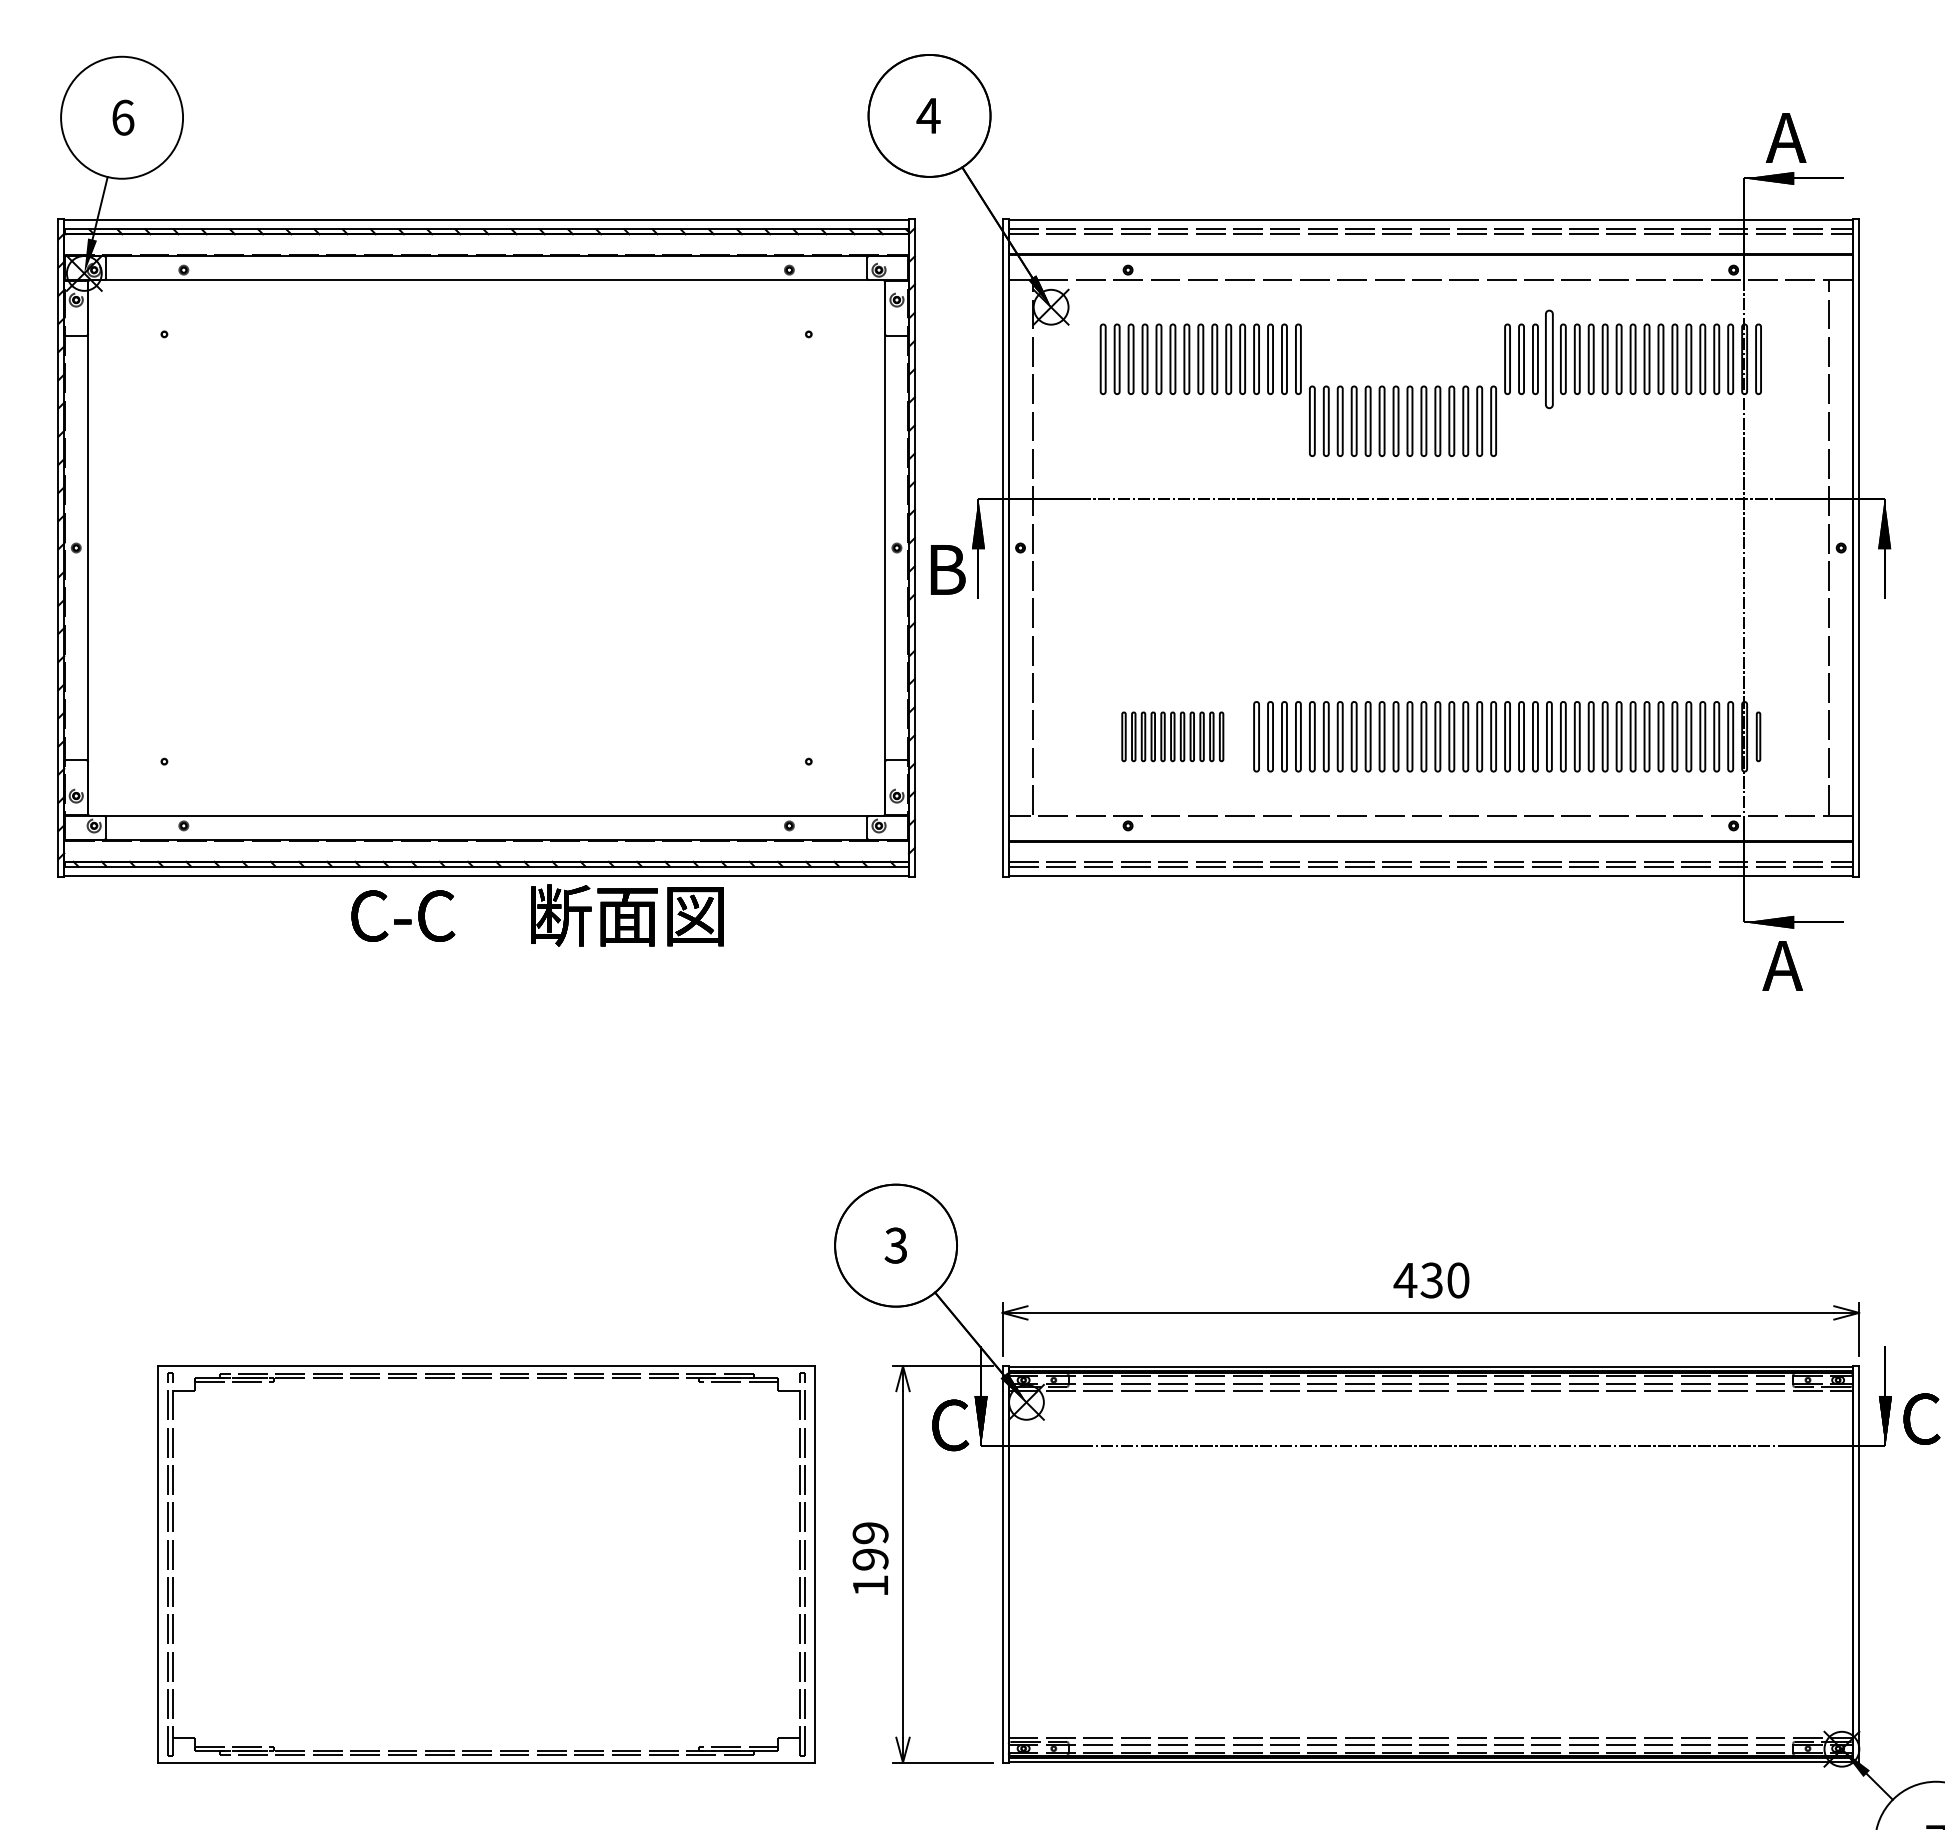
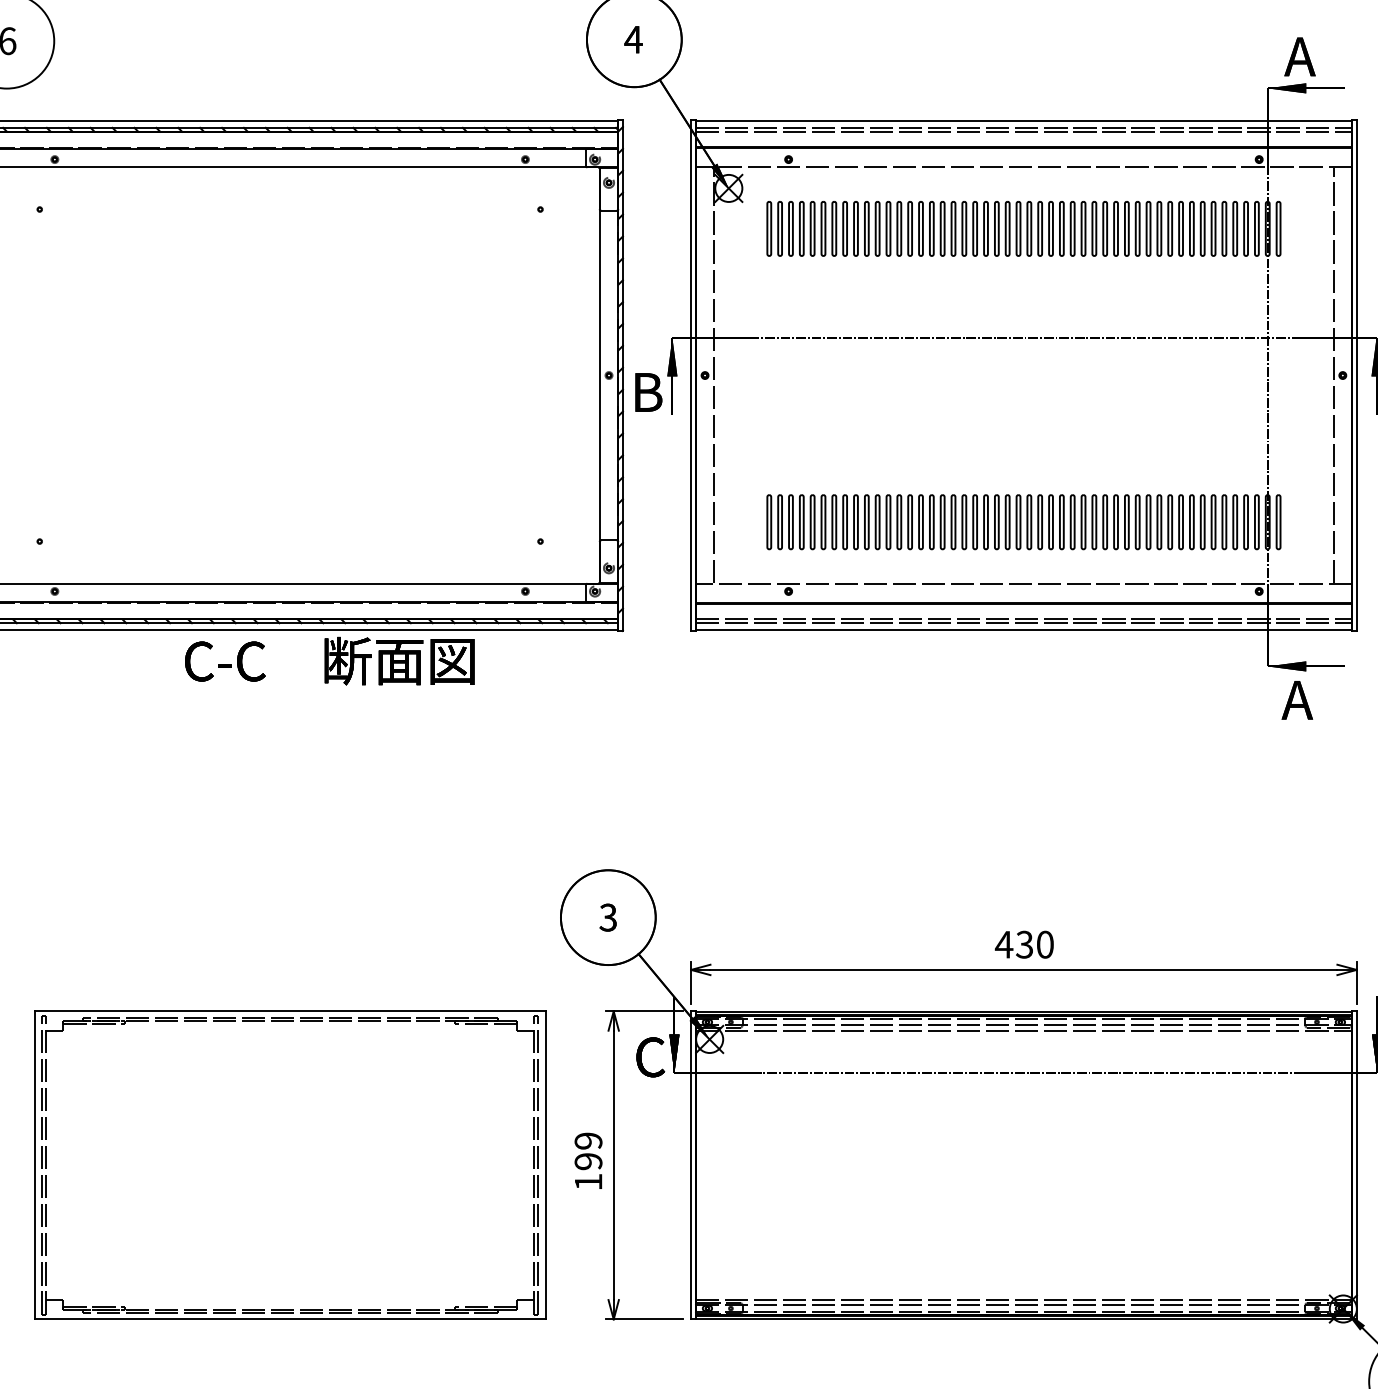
part: (1549, 358) -> (1116, 228), size x0.71
part: (1402, 420) -> (1001, 228), moved
part: (1172, 736) -> (823, 522), size x1.43
part: (1758, 736) -> (1278, 522), size x1.43

